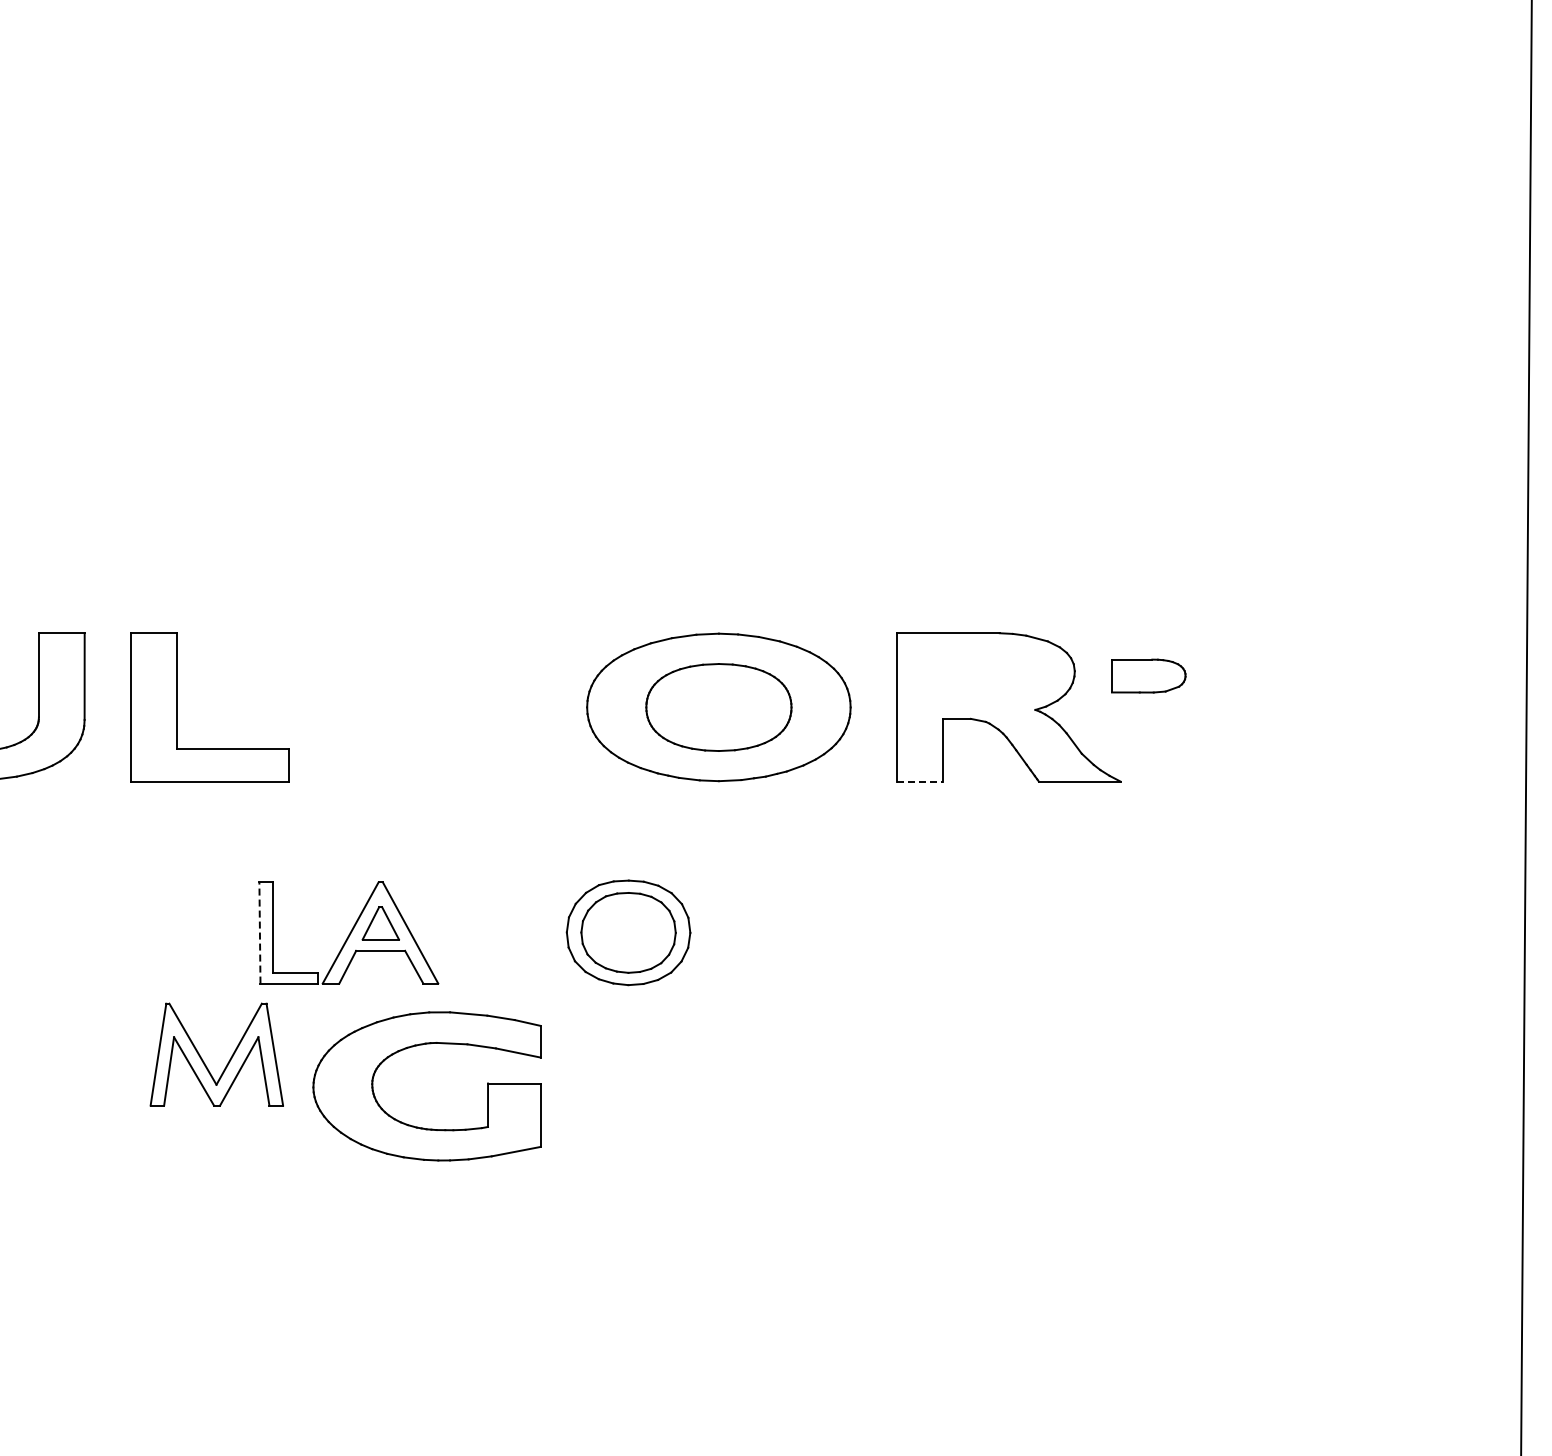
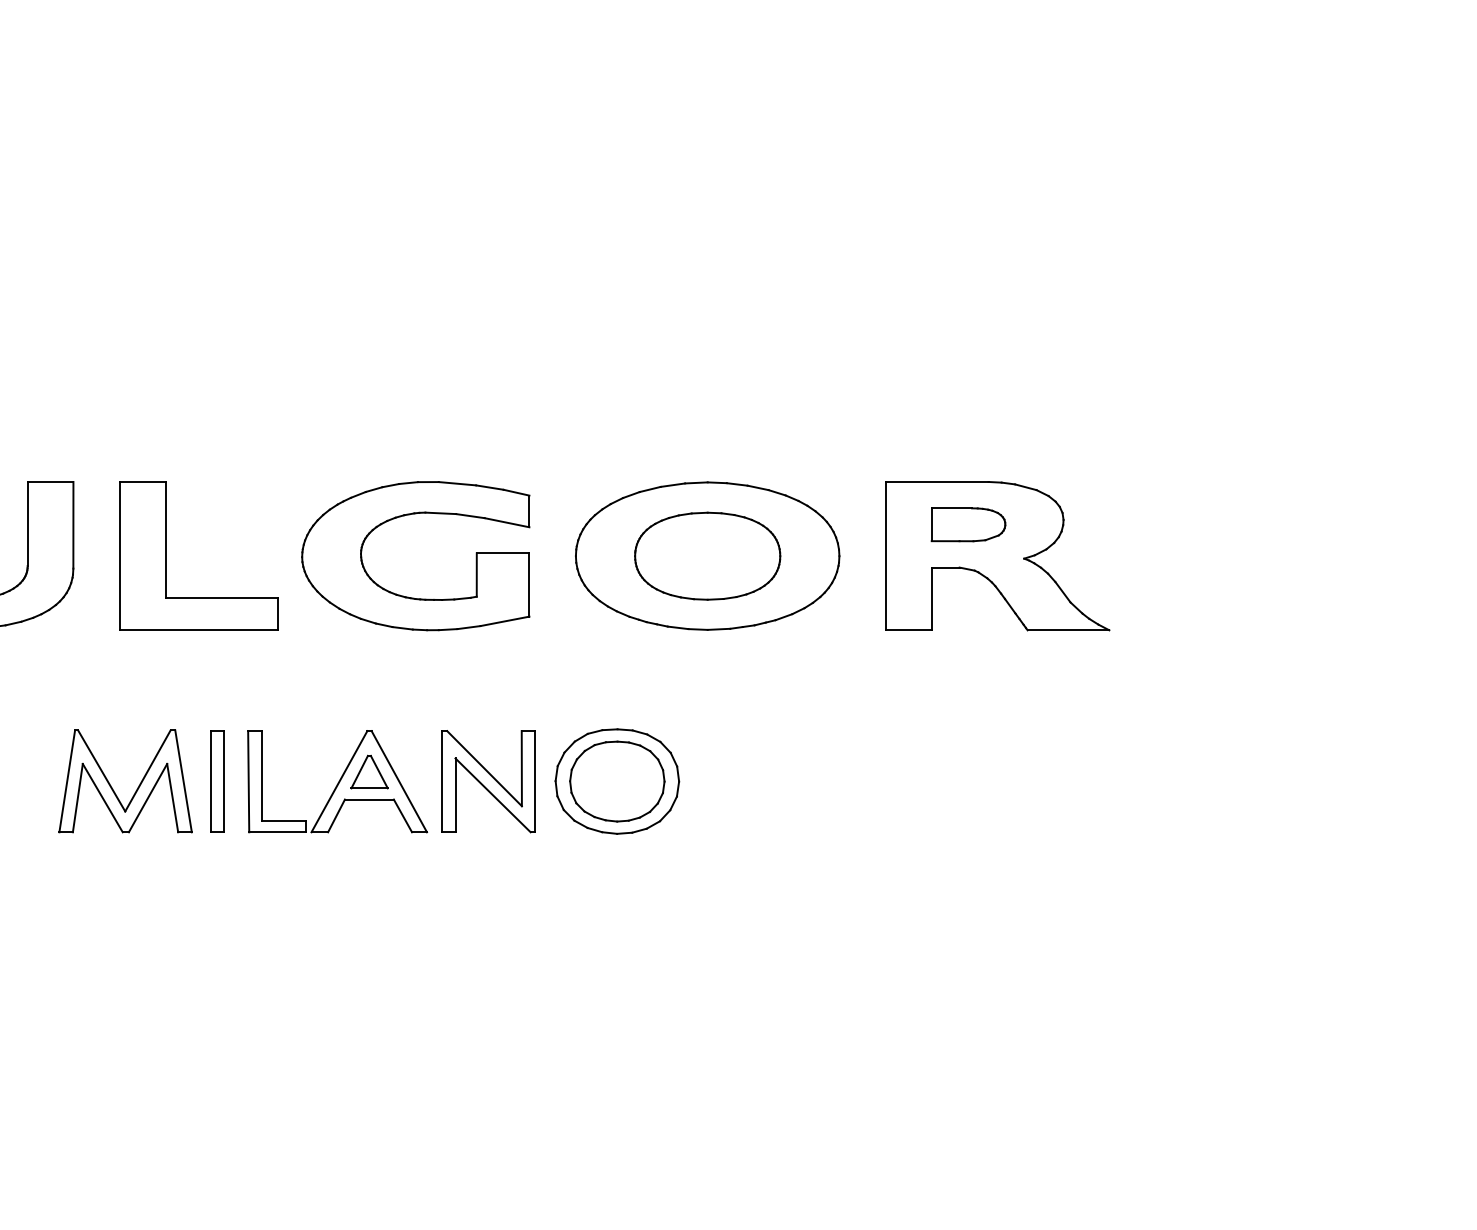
part: (1148, 675) -> (968, 524), moved
line: (920, 781) -> (909, 630), dashed -> solid
part: (228, 932) -> (217, 781), added
line: (259, 932) -> (248, 781), dashed -> solid
part: (499, 932) -> (488, 781), added
part: (417, 1046) -> (406, 516), moved
part: (227, 1062) -> (136, 789), moved

